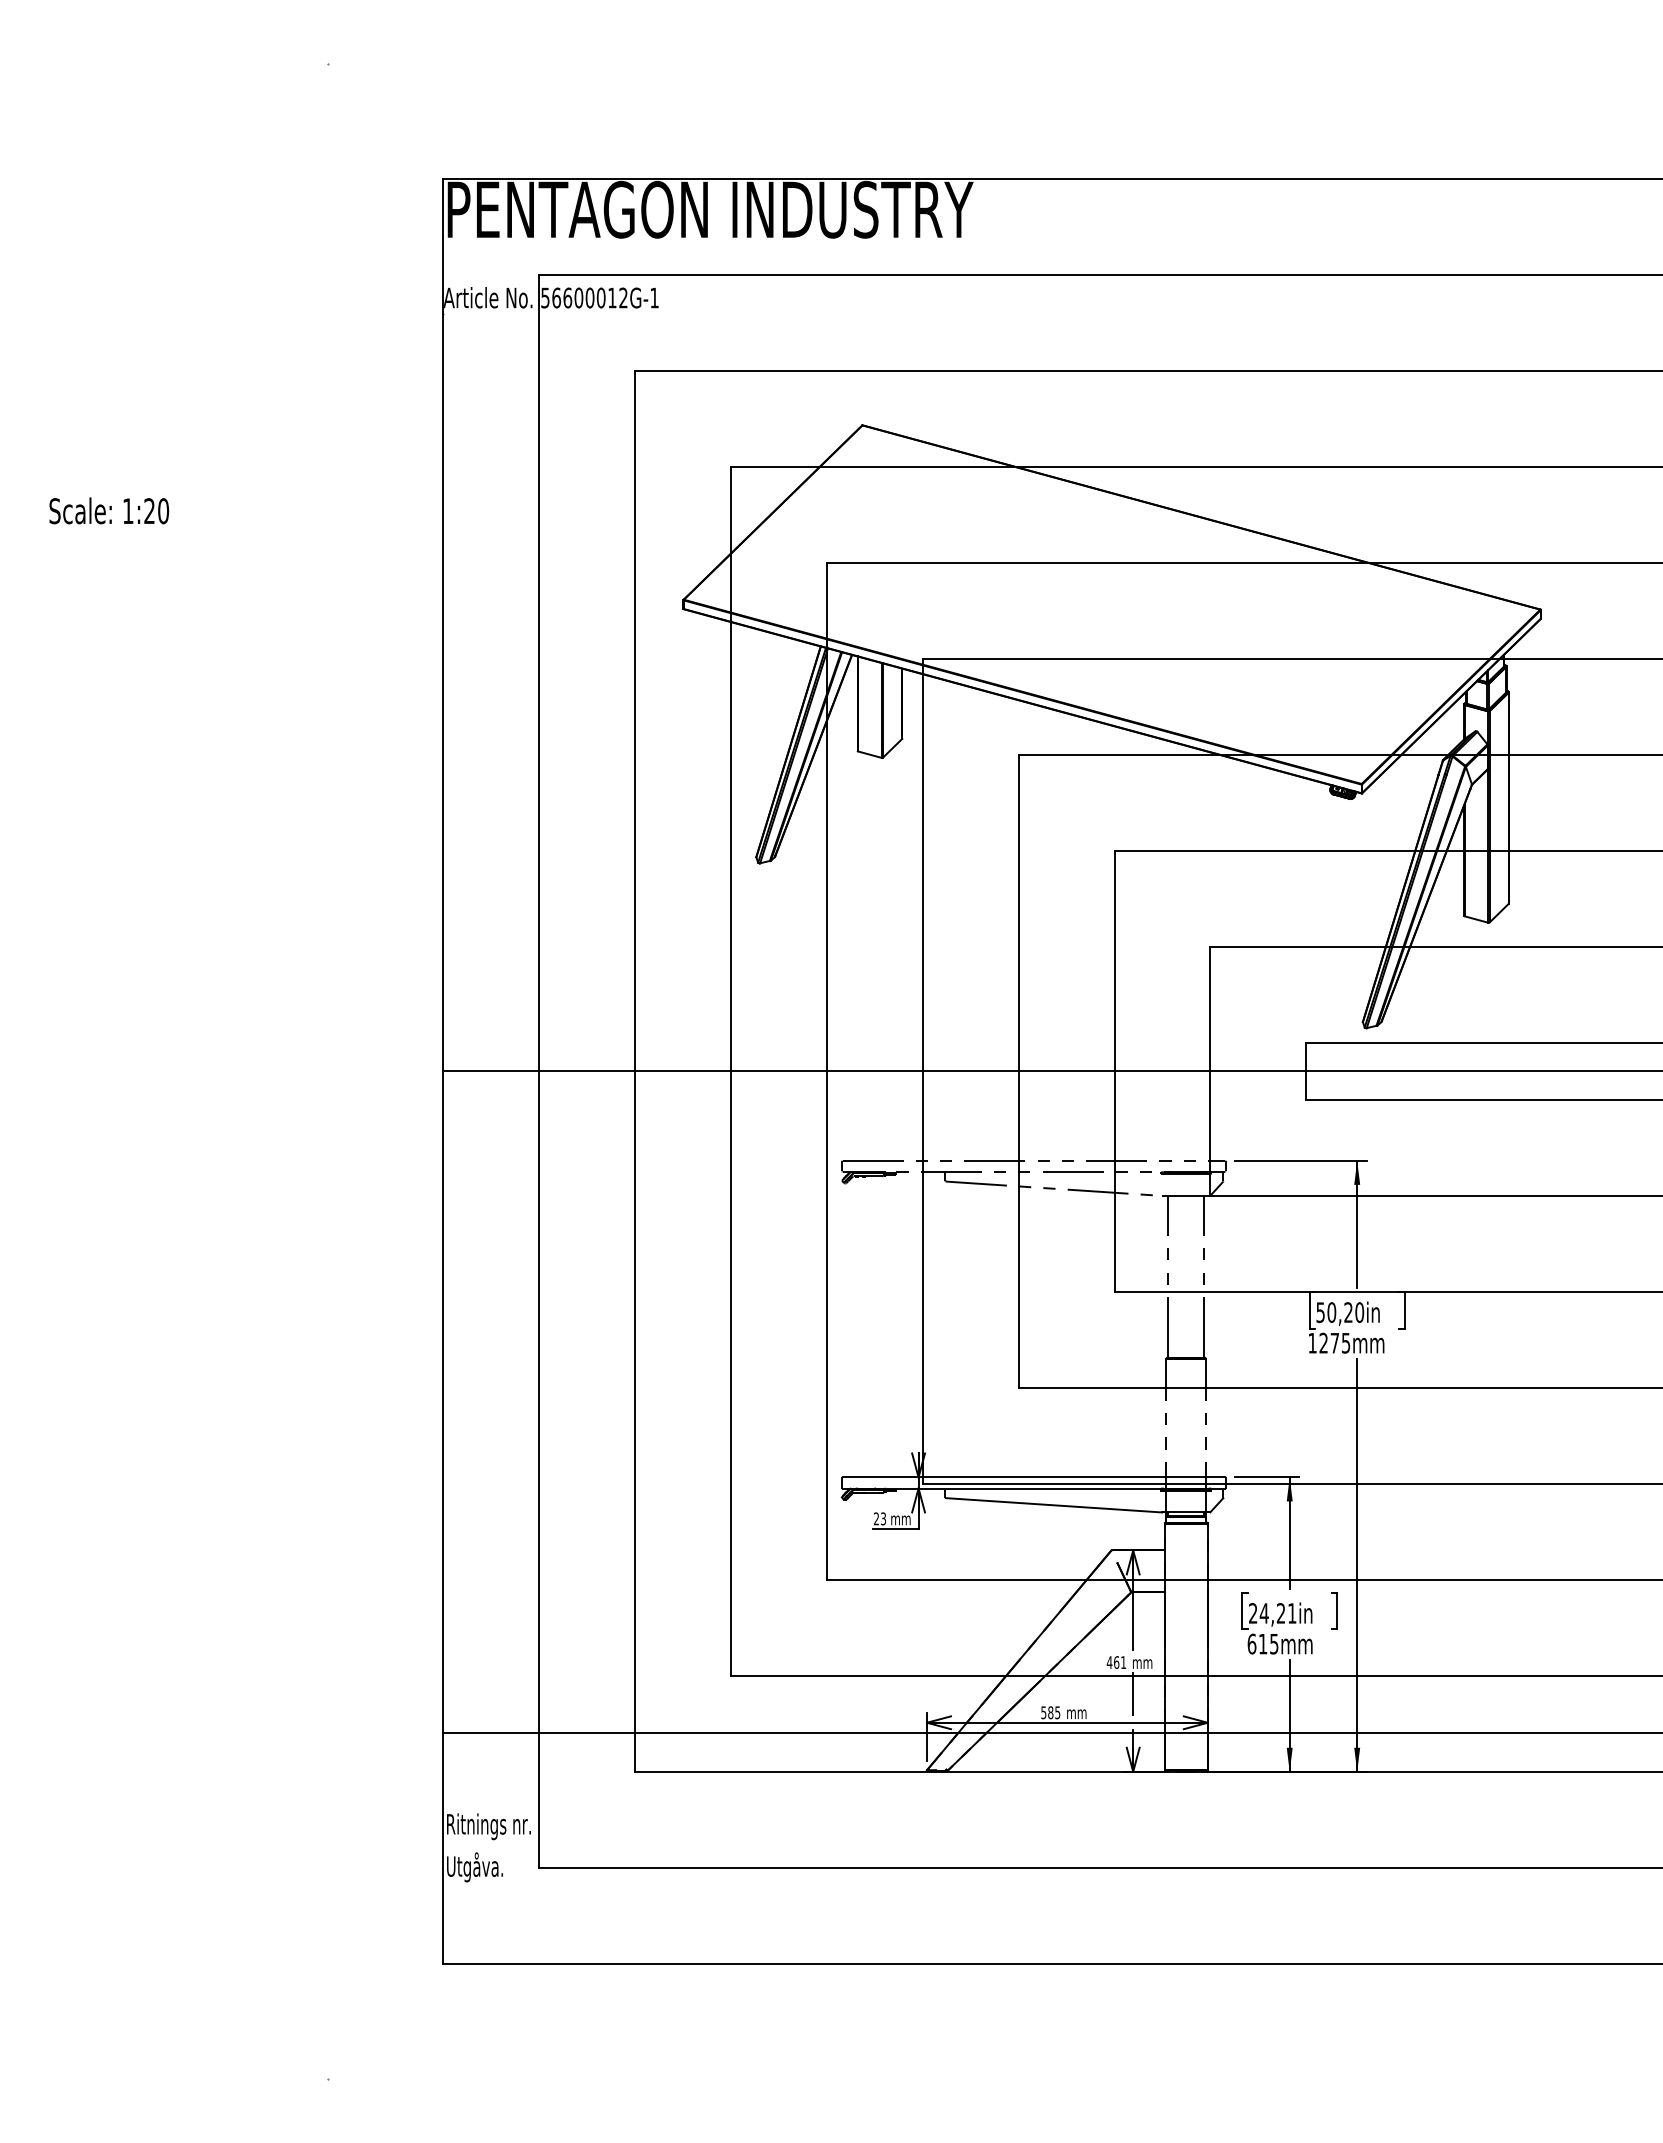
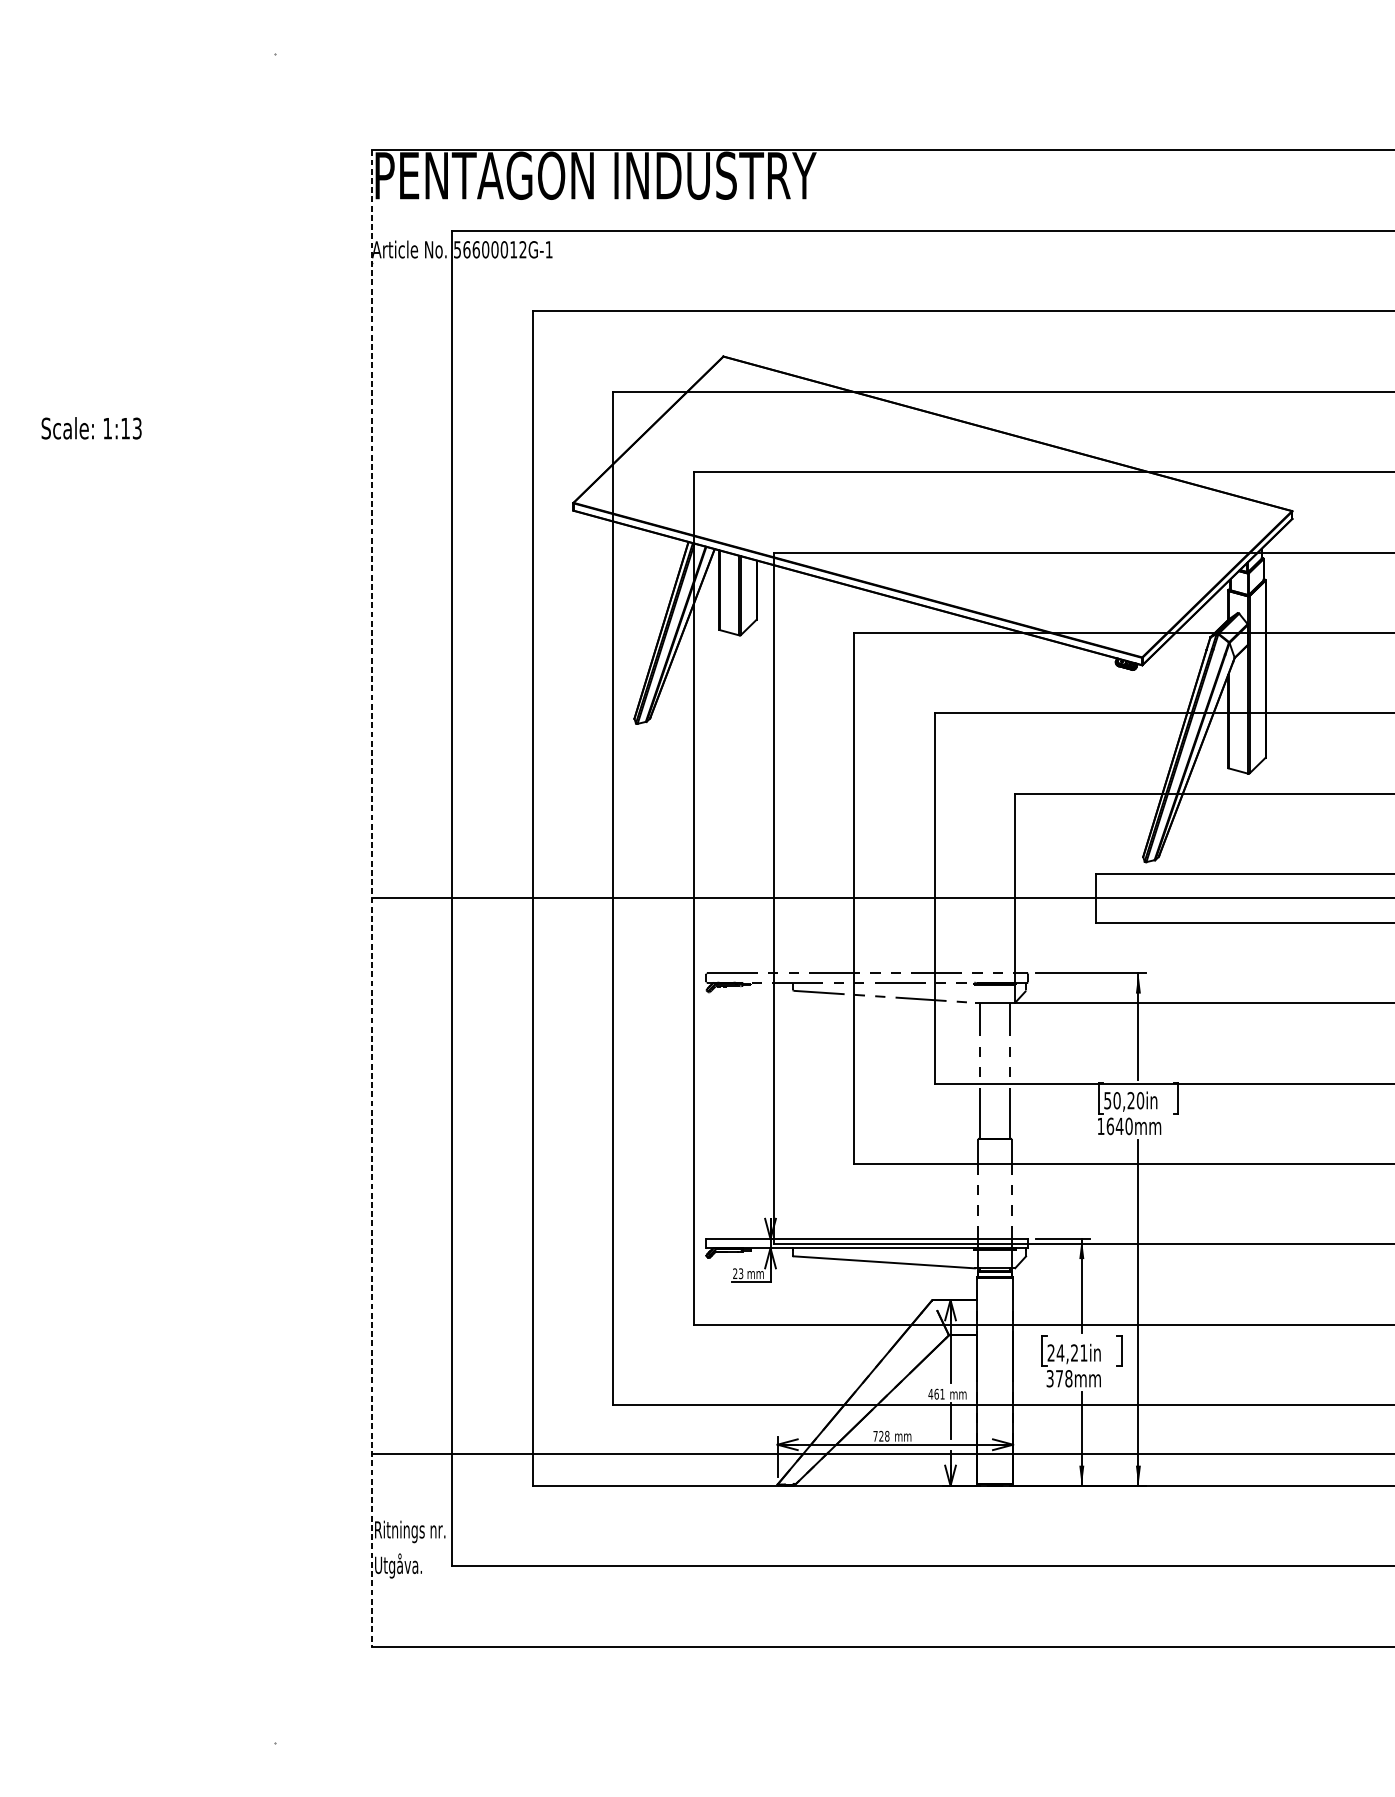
text: (156, 511) -> (131, 428), 1:20 -> 1:13
line: (443, 1071) -> (372, 898), solid -> dashed
text: (1334, 1342) -> (1119, 1125), 1275mm -> 1640mm
text: (1262, 1643) -> (1058, 1378), 615mm -> 378mm
text: (1050, 1712) -> (881, 1436), 585 -> 728

